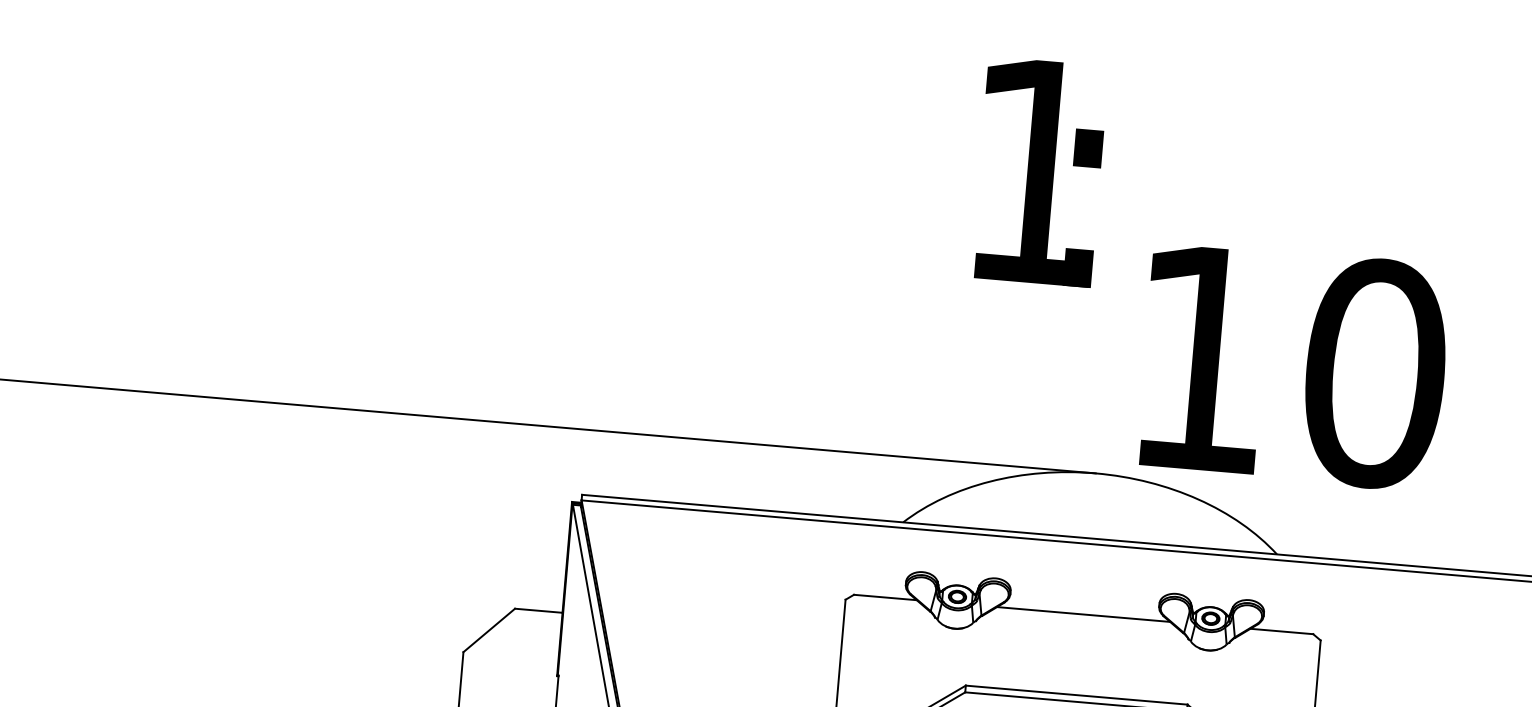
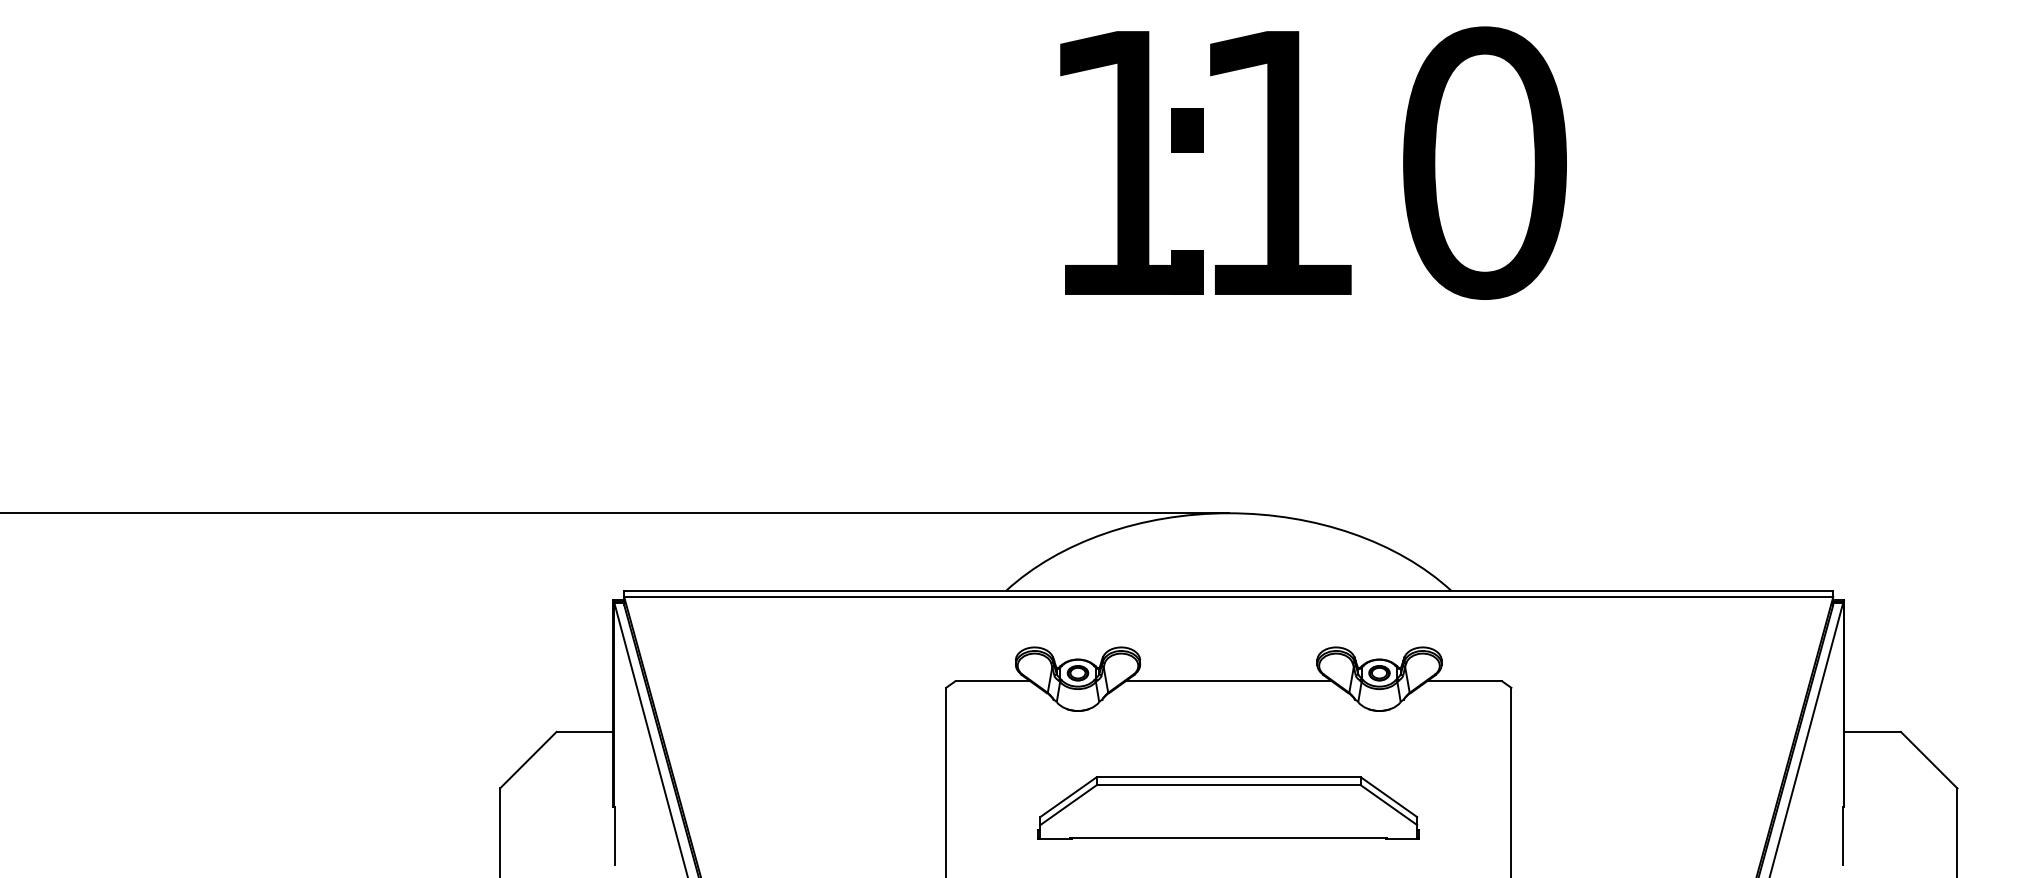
text: (1294, 366) -> (1388, 162), moved

